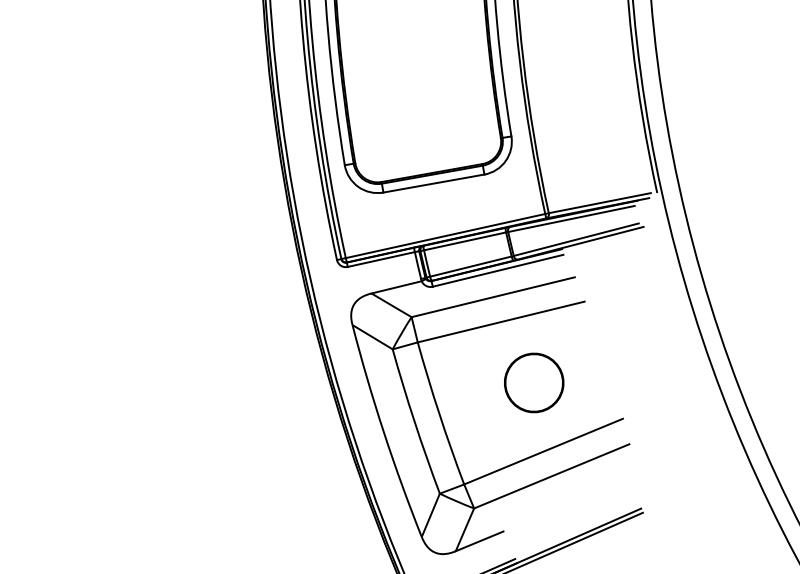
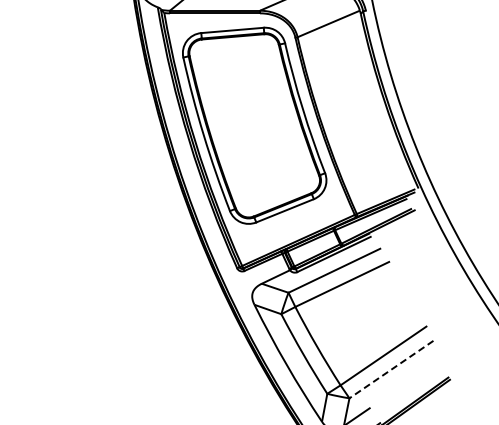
part: (534, 383) -> (369, 316), removed
line: (551, 476) -> (391, 369), solid -> dashed

